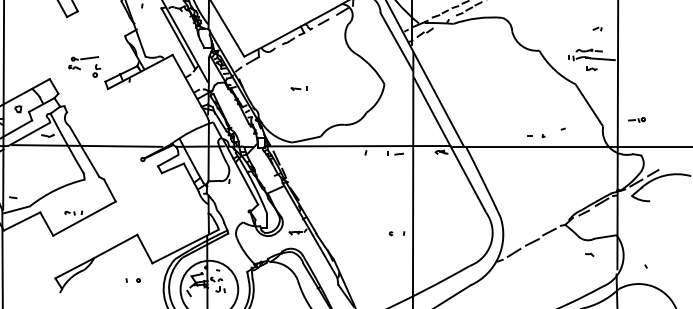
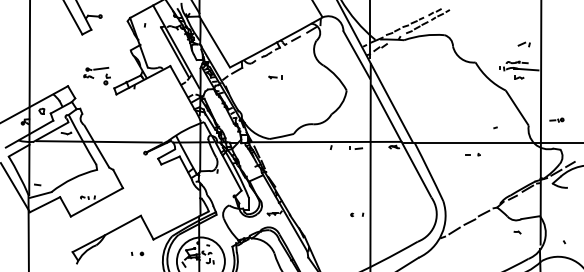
part: (596, 29) -> (523, 44), size x1.67
part: (298, 89) -> (275, 77), moved
part: (535, 135) -> (472, 154), moved

